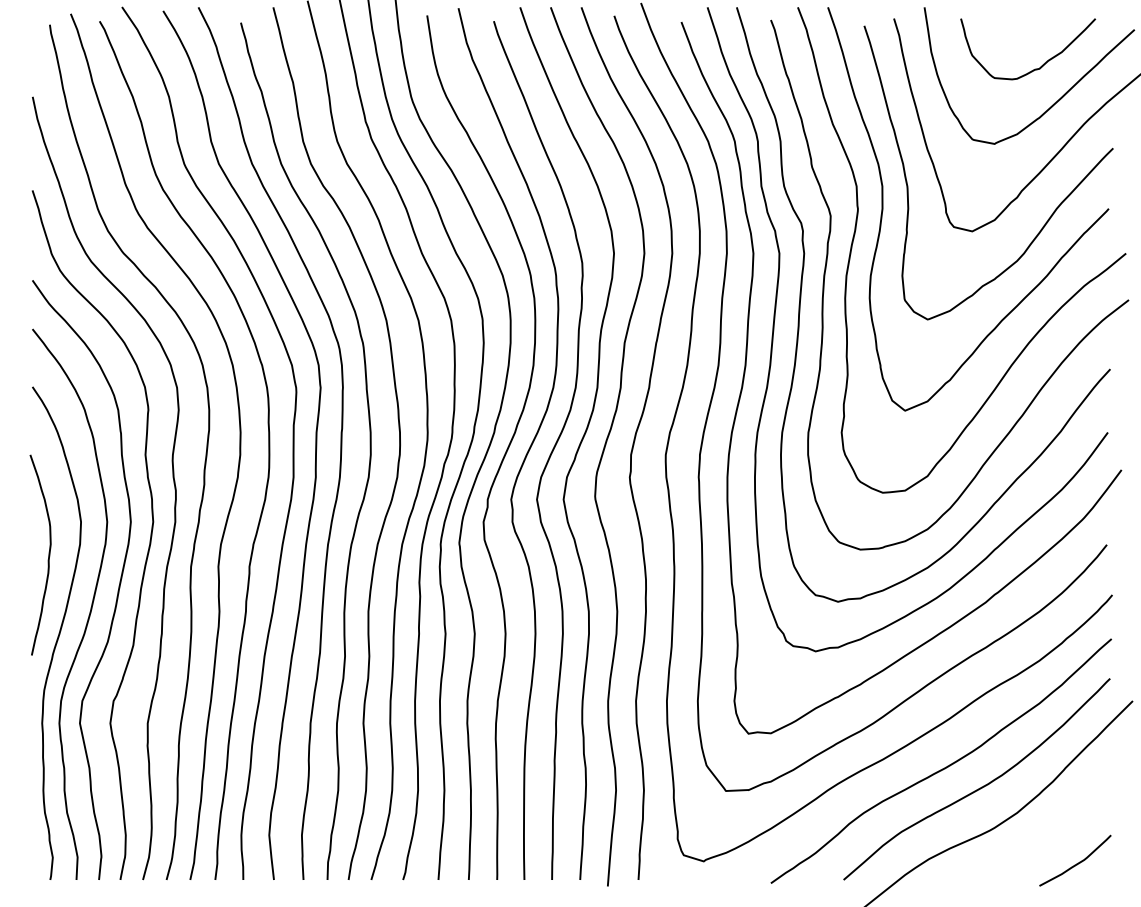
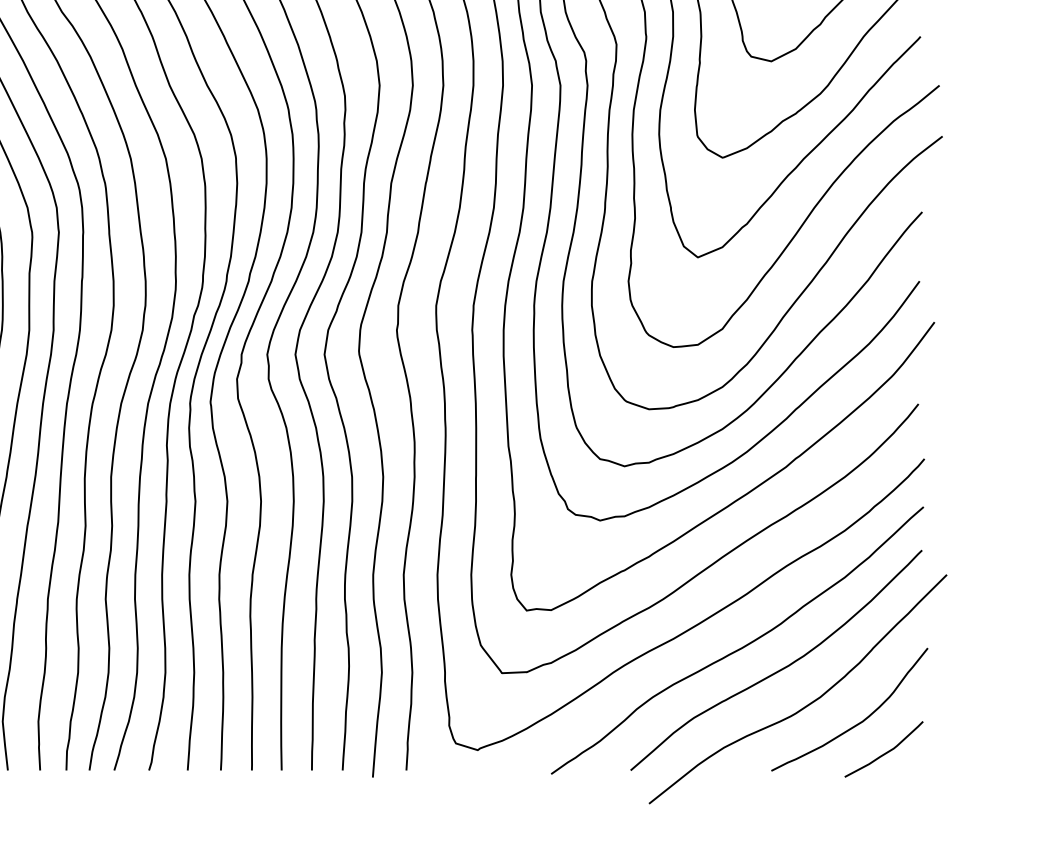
curve: (1051, 836) -> (857, 722), added

